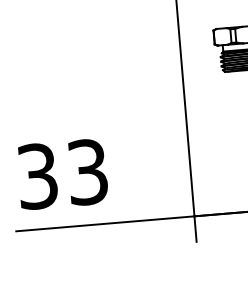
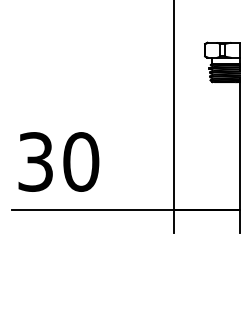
text: (88, 171) -> (81, 161), 33 -> 30

